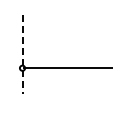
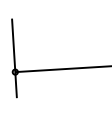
line: (22, 54) -> (14, 58), dashed -> solid

